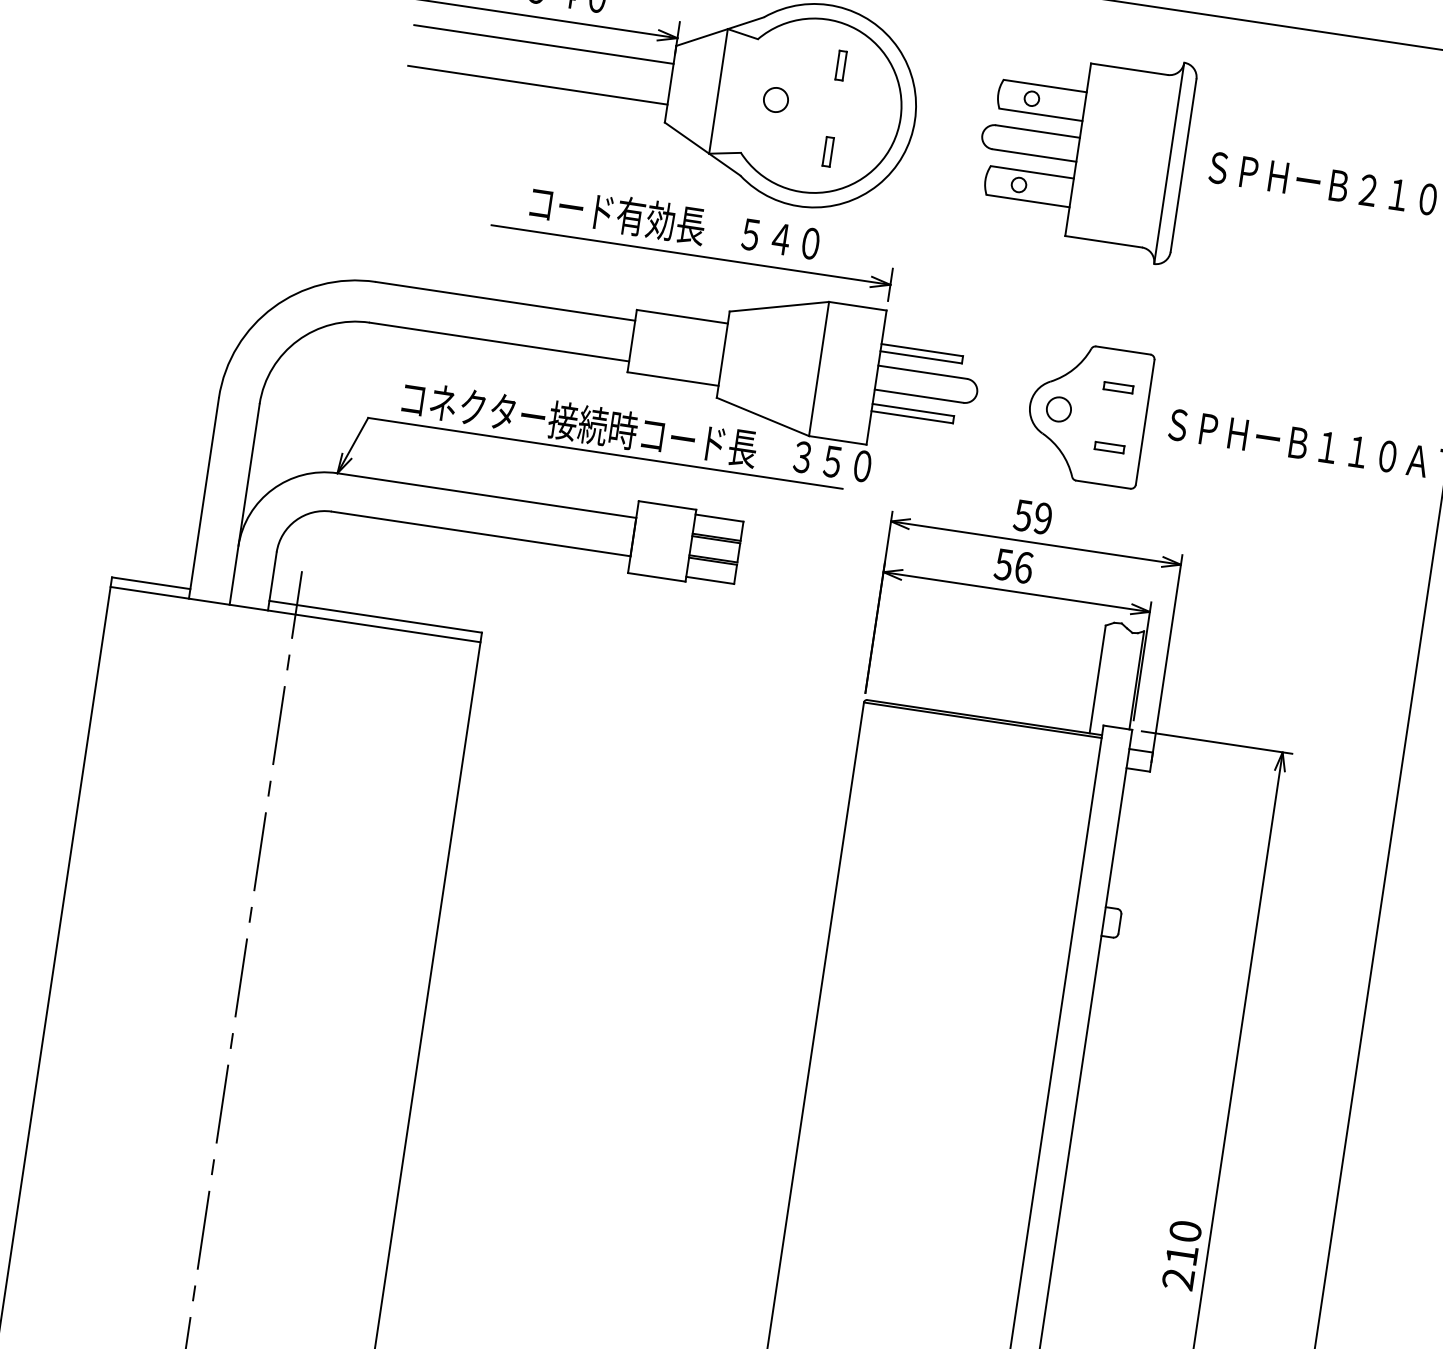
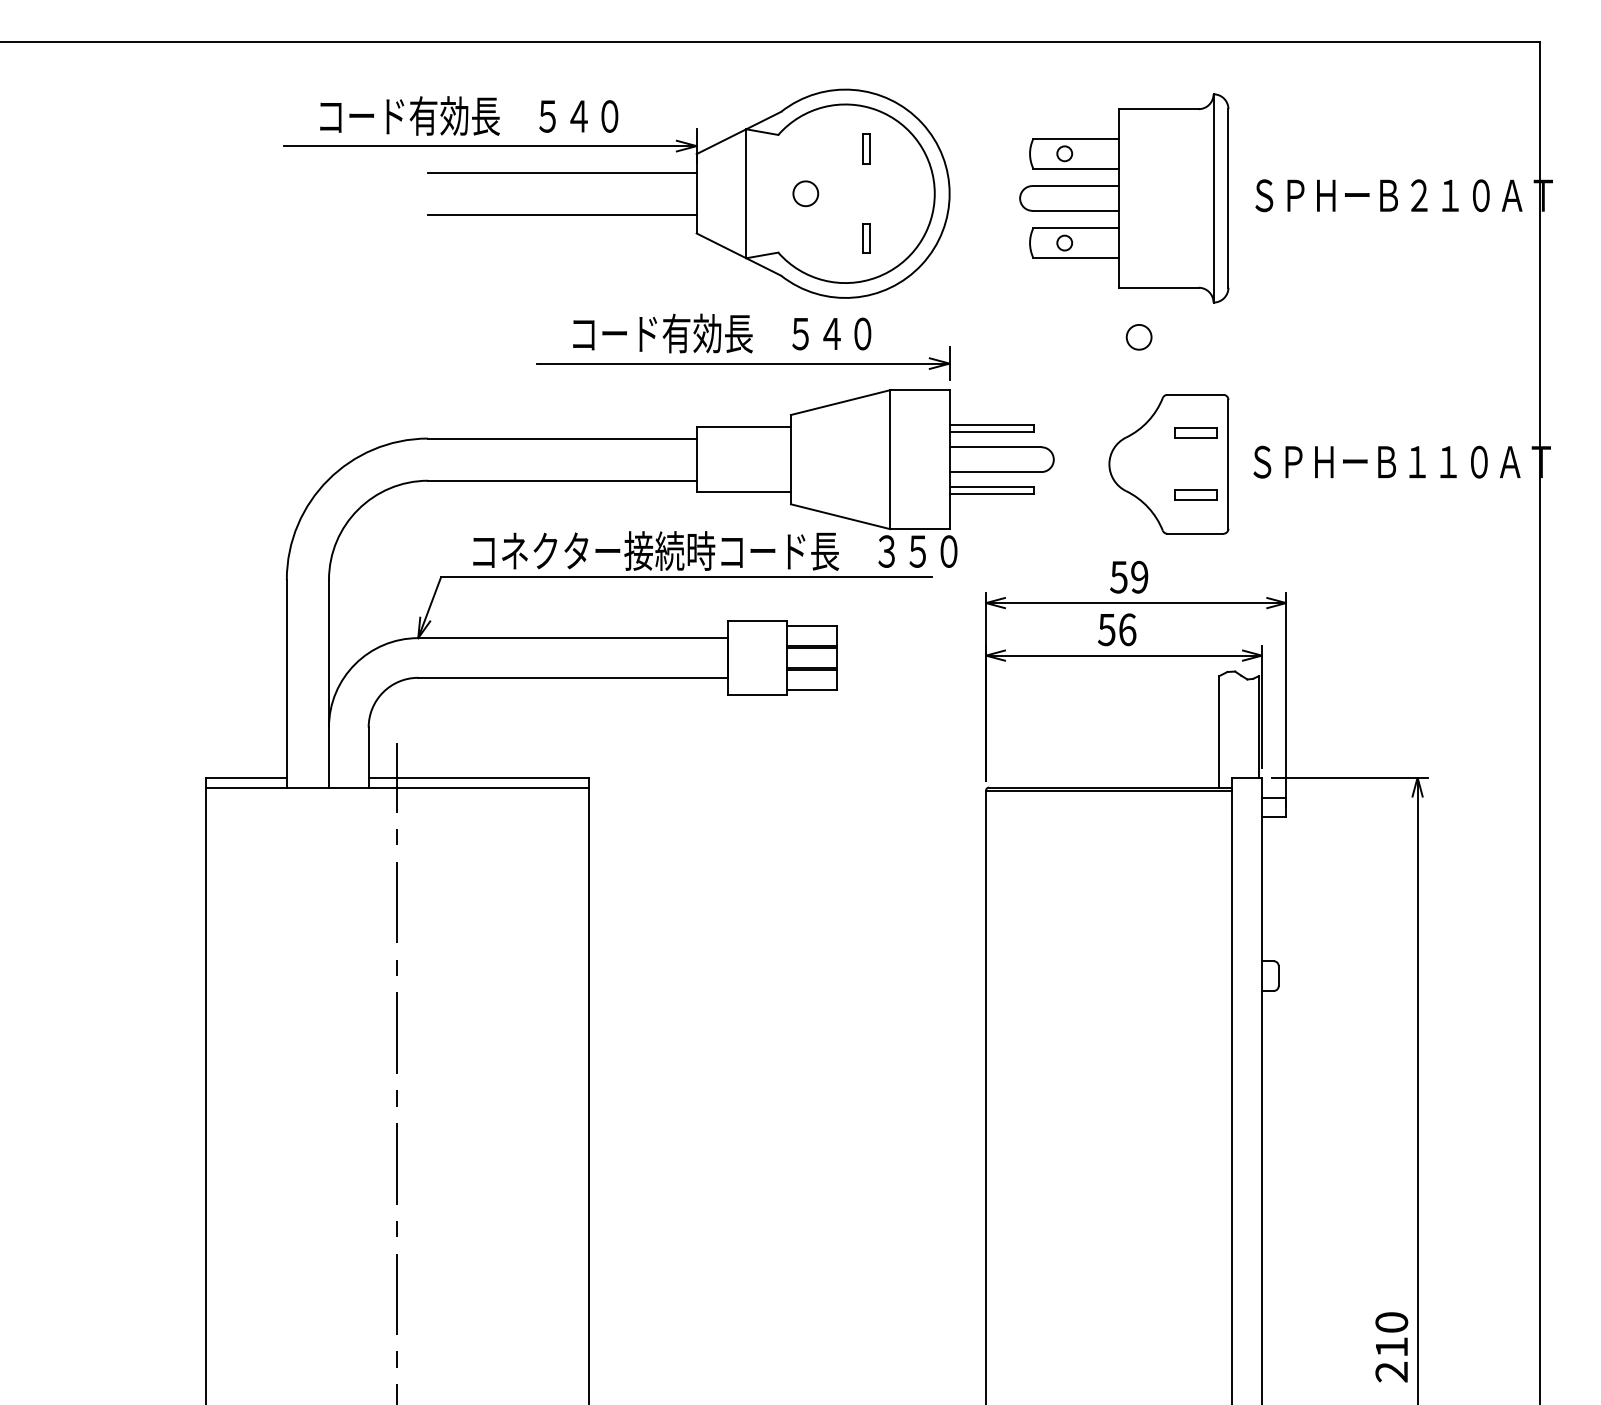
part: (1117, 387) -> (1195, 433), size x1.4
circle: (1058, 409) -> (1138, 337), moved
part: (1108, 447) -> (1195, 495), size x1.4
text: (1181, 1255) -> (1391, 1347), moved

